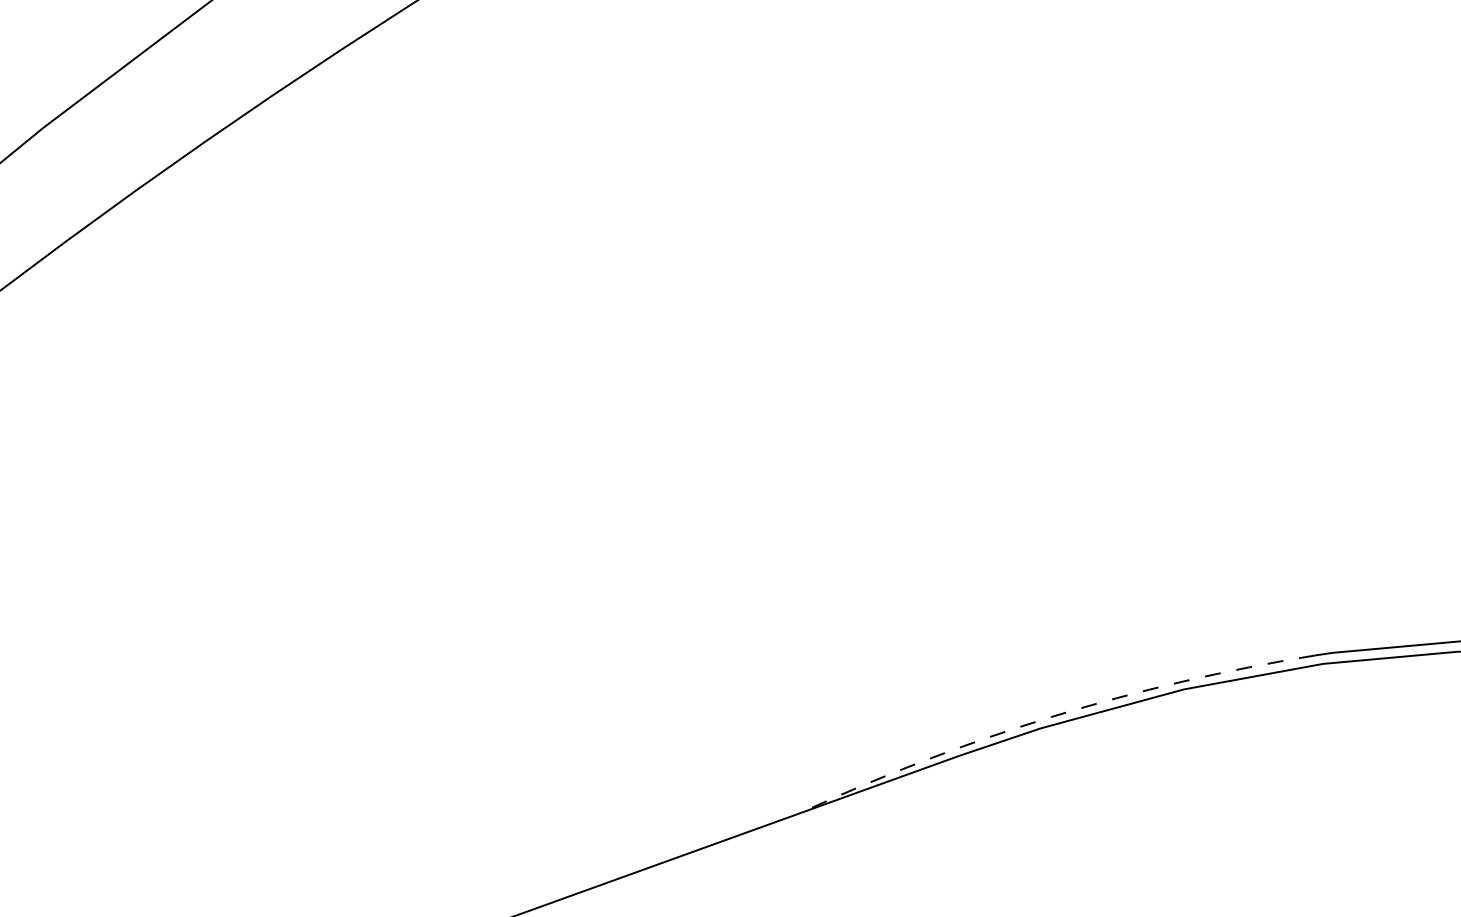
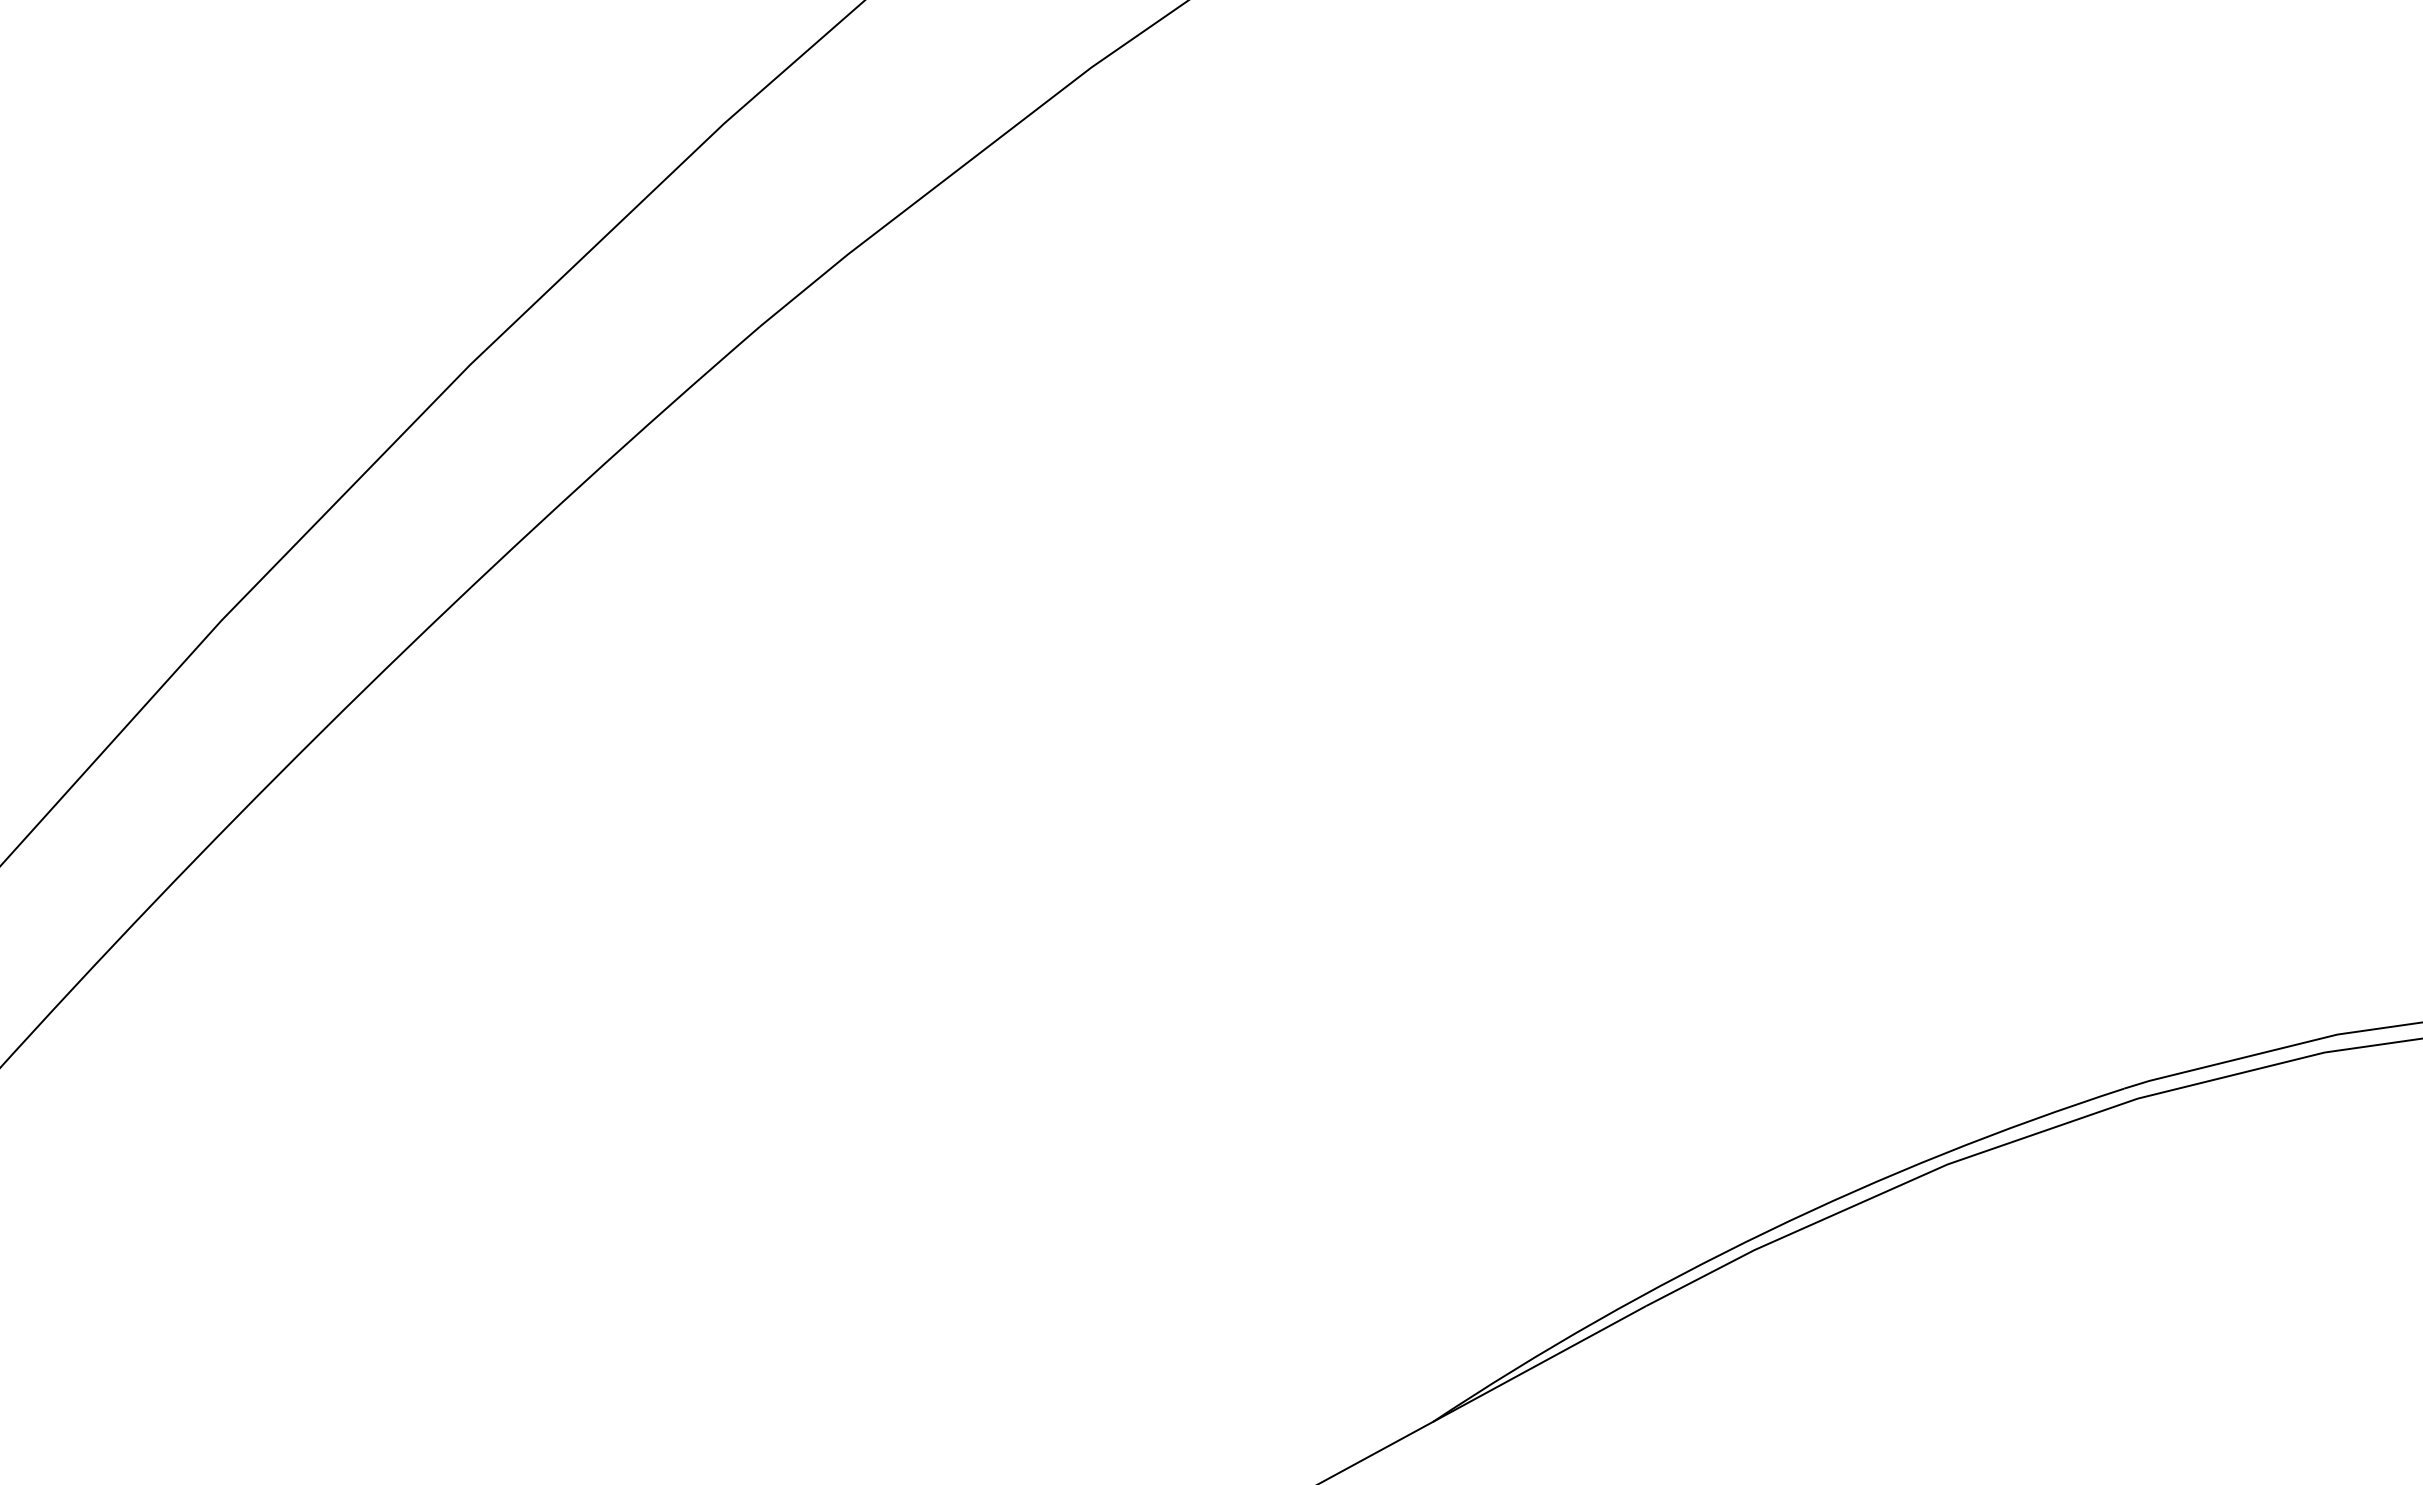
arc: (1051, 716) -> (1767, 1231), dashed -> solid

